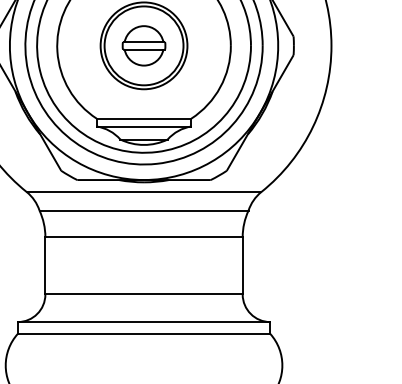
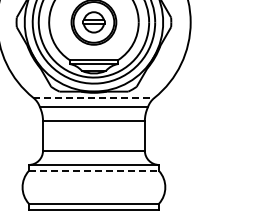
line: (143, 191) -> (93, 97), solid -> dashed
line: (145, 334) -> (94, 171), solid -> dashed

